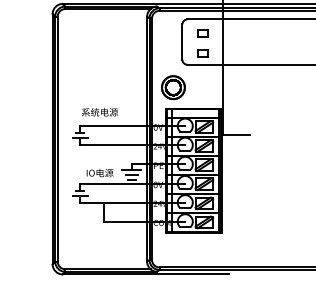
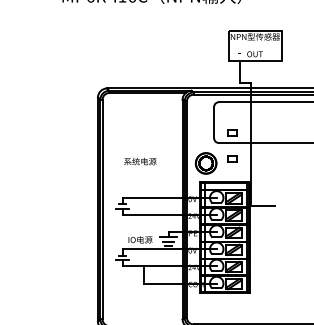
part: (202, 33) -> (232, 158), moved
text: (100, 112) -> (140, 161), moved

